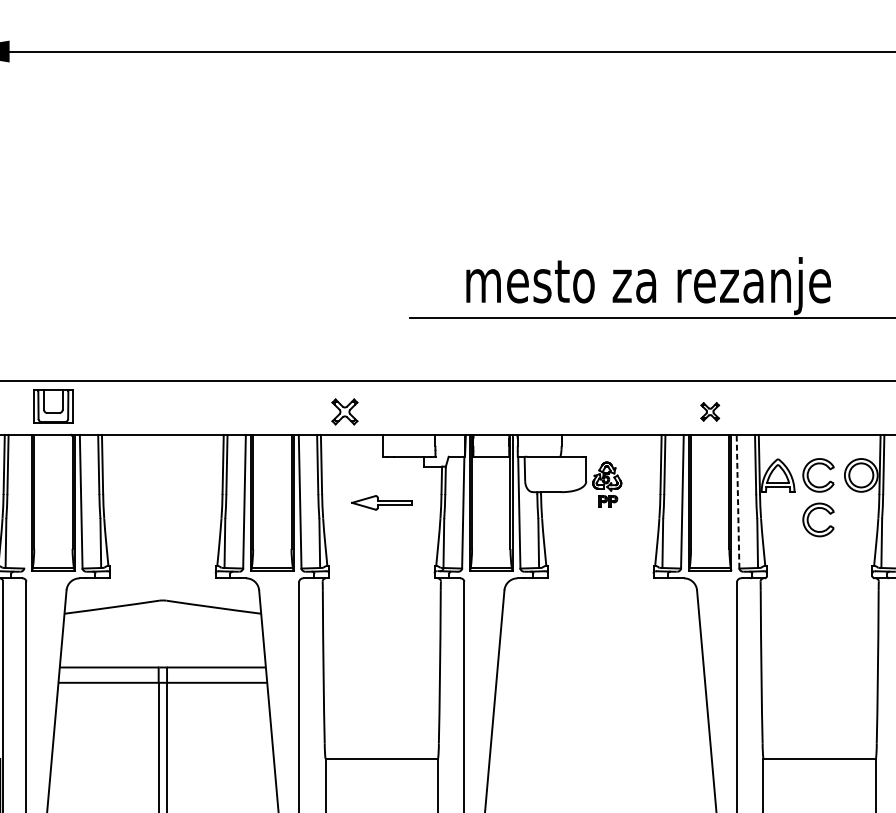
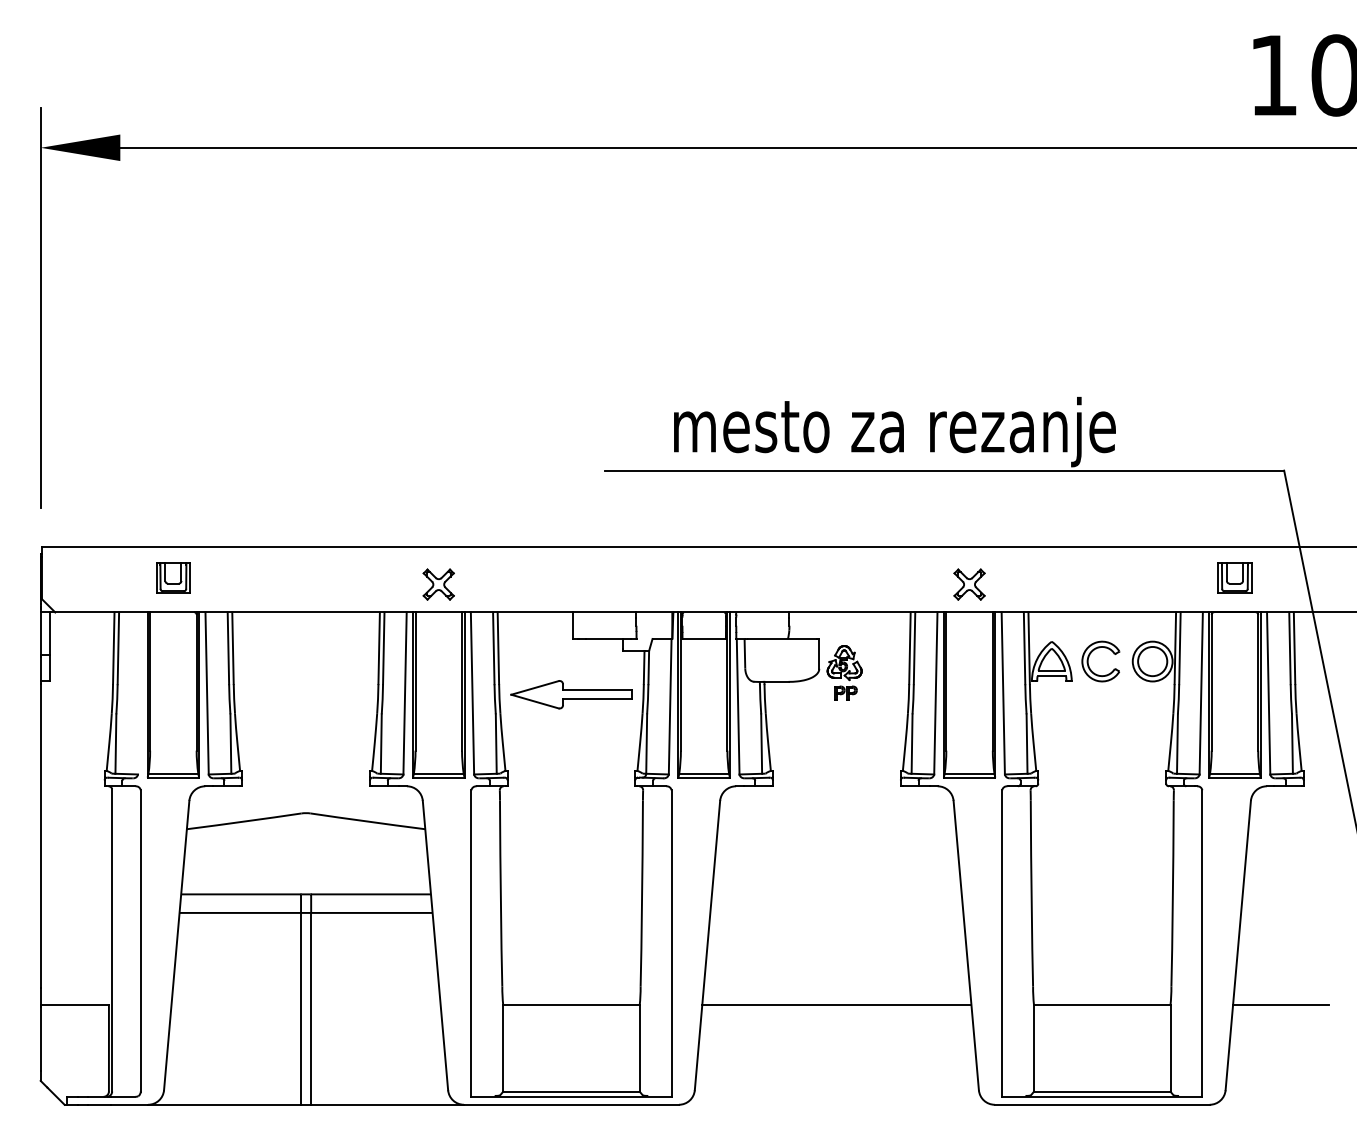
part: (53, 406) -> (173, 577), size x0.71
part: (344, 411) -> (438, 584), moved
part: (710, 411) -> (969, 584), size x1.43
line: (738, 500) -> (1003, 692), dashed -> solid
part: (381, 502) -> (571, 694), size x1.67
part: (809, 516) -> (1089, 711), removed
line: (600, 759) -> (836, 1005), added

